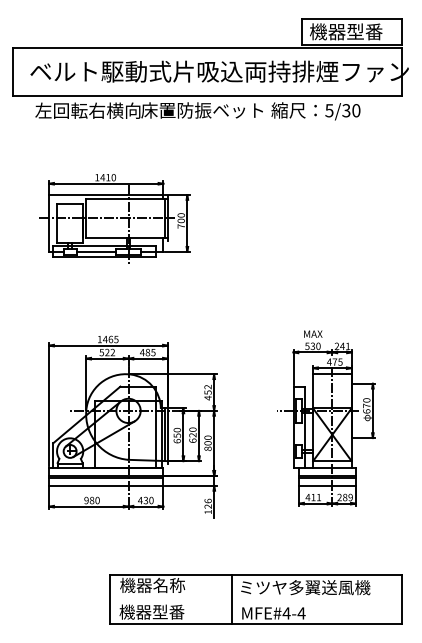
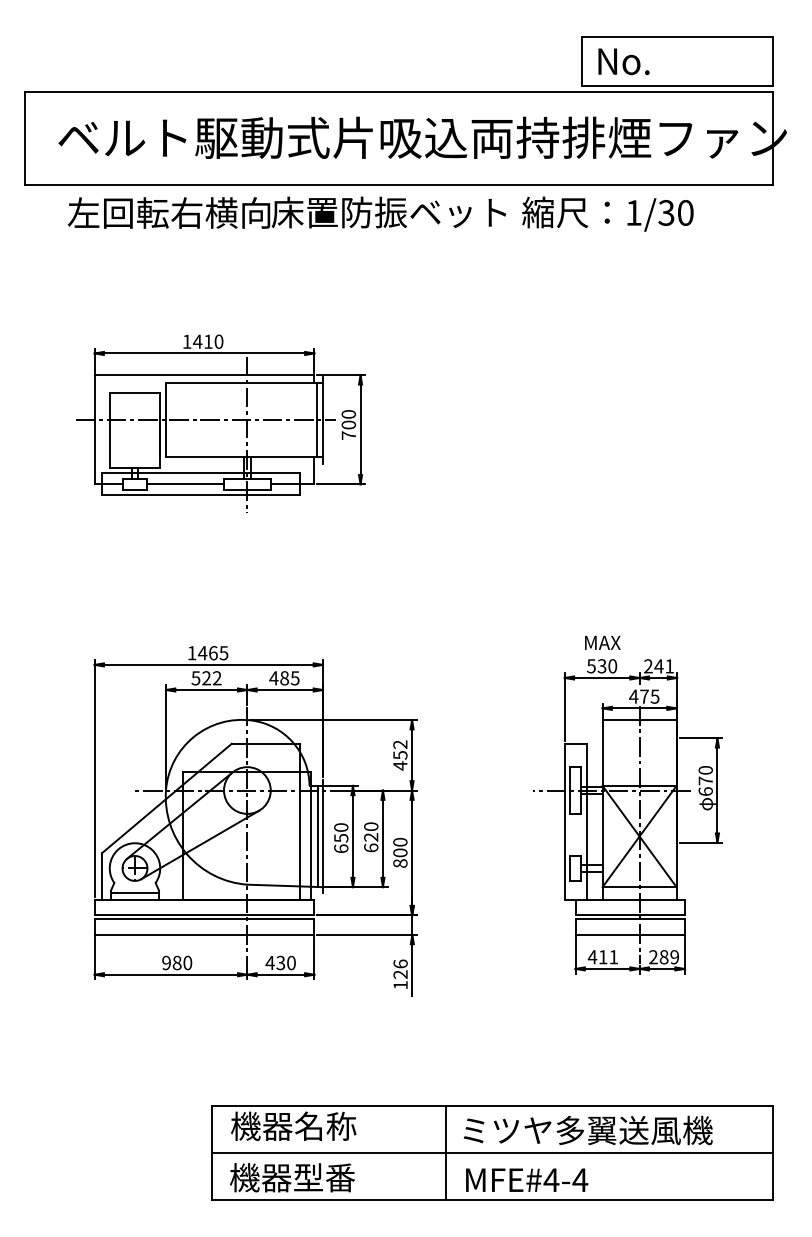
text: (345, 31) -> (664, 60), 機器型番 -> No.
text: (329, 110) -> (633, 212), 5/30 -> 1/30
line: (255, 599) -> (491, 1153), added

